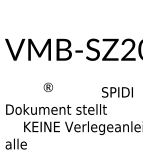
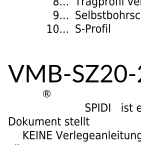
text: (48, 87) -> (46, 93), moved

